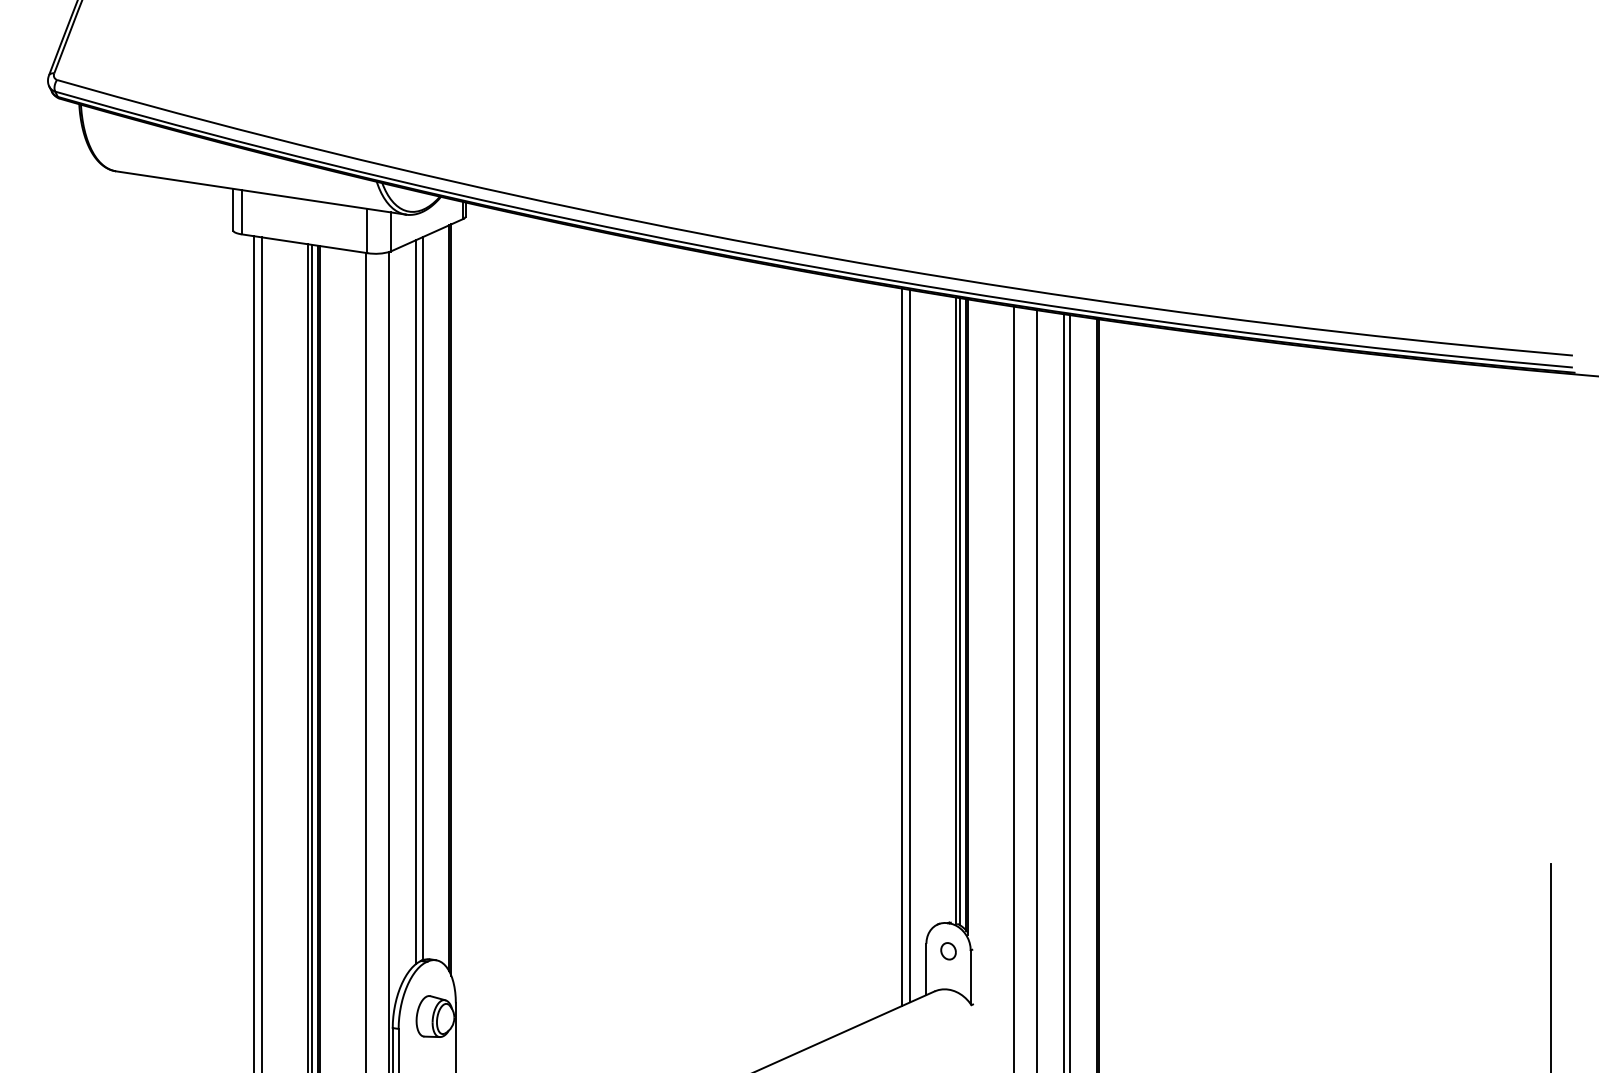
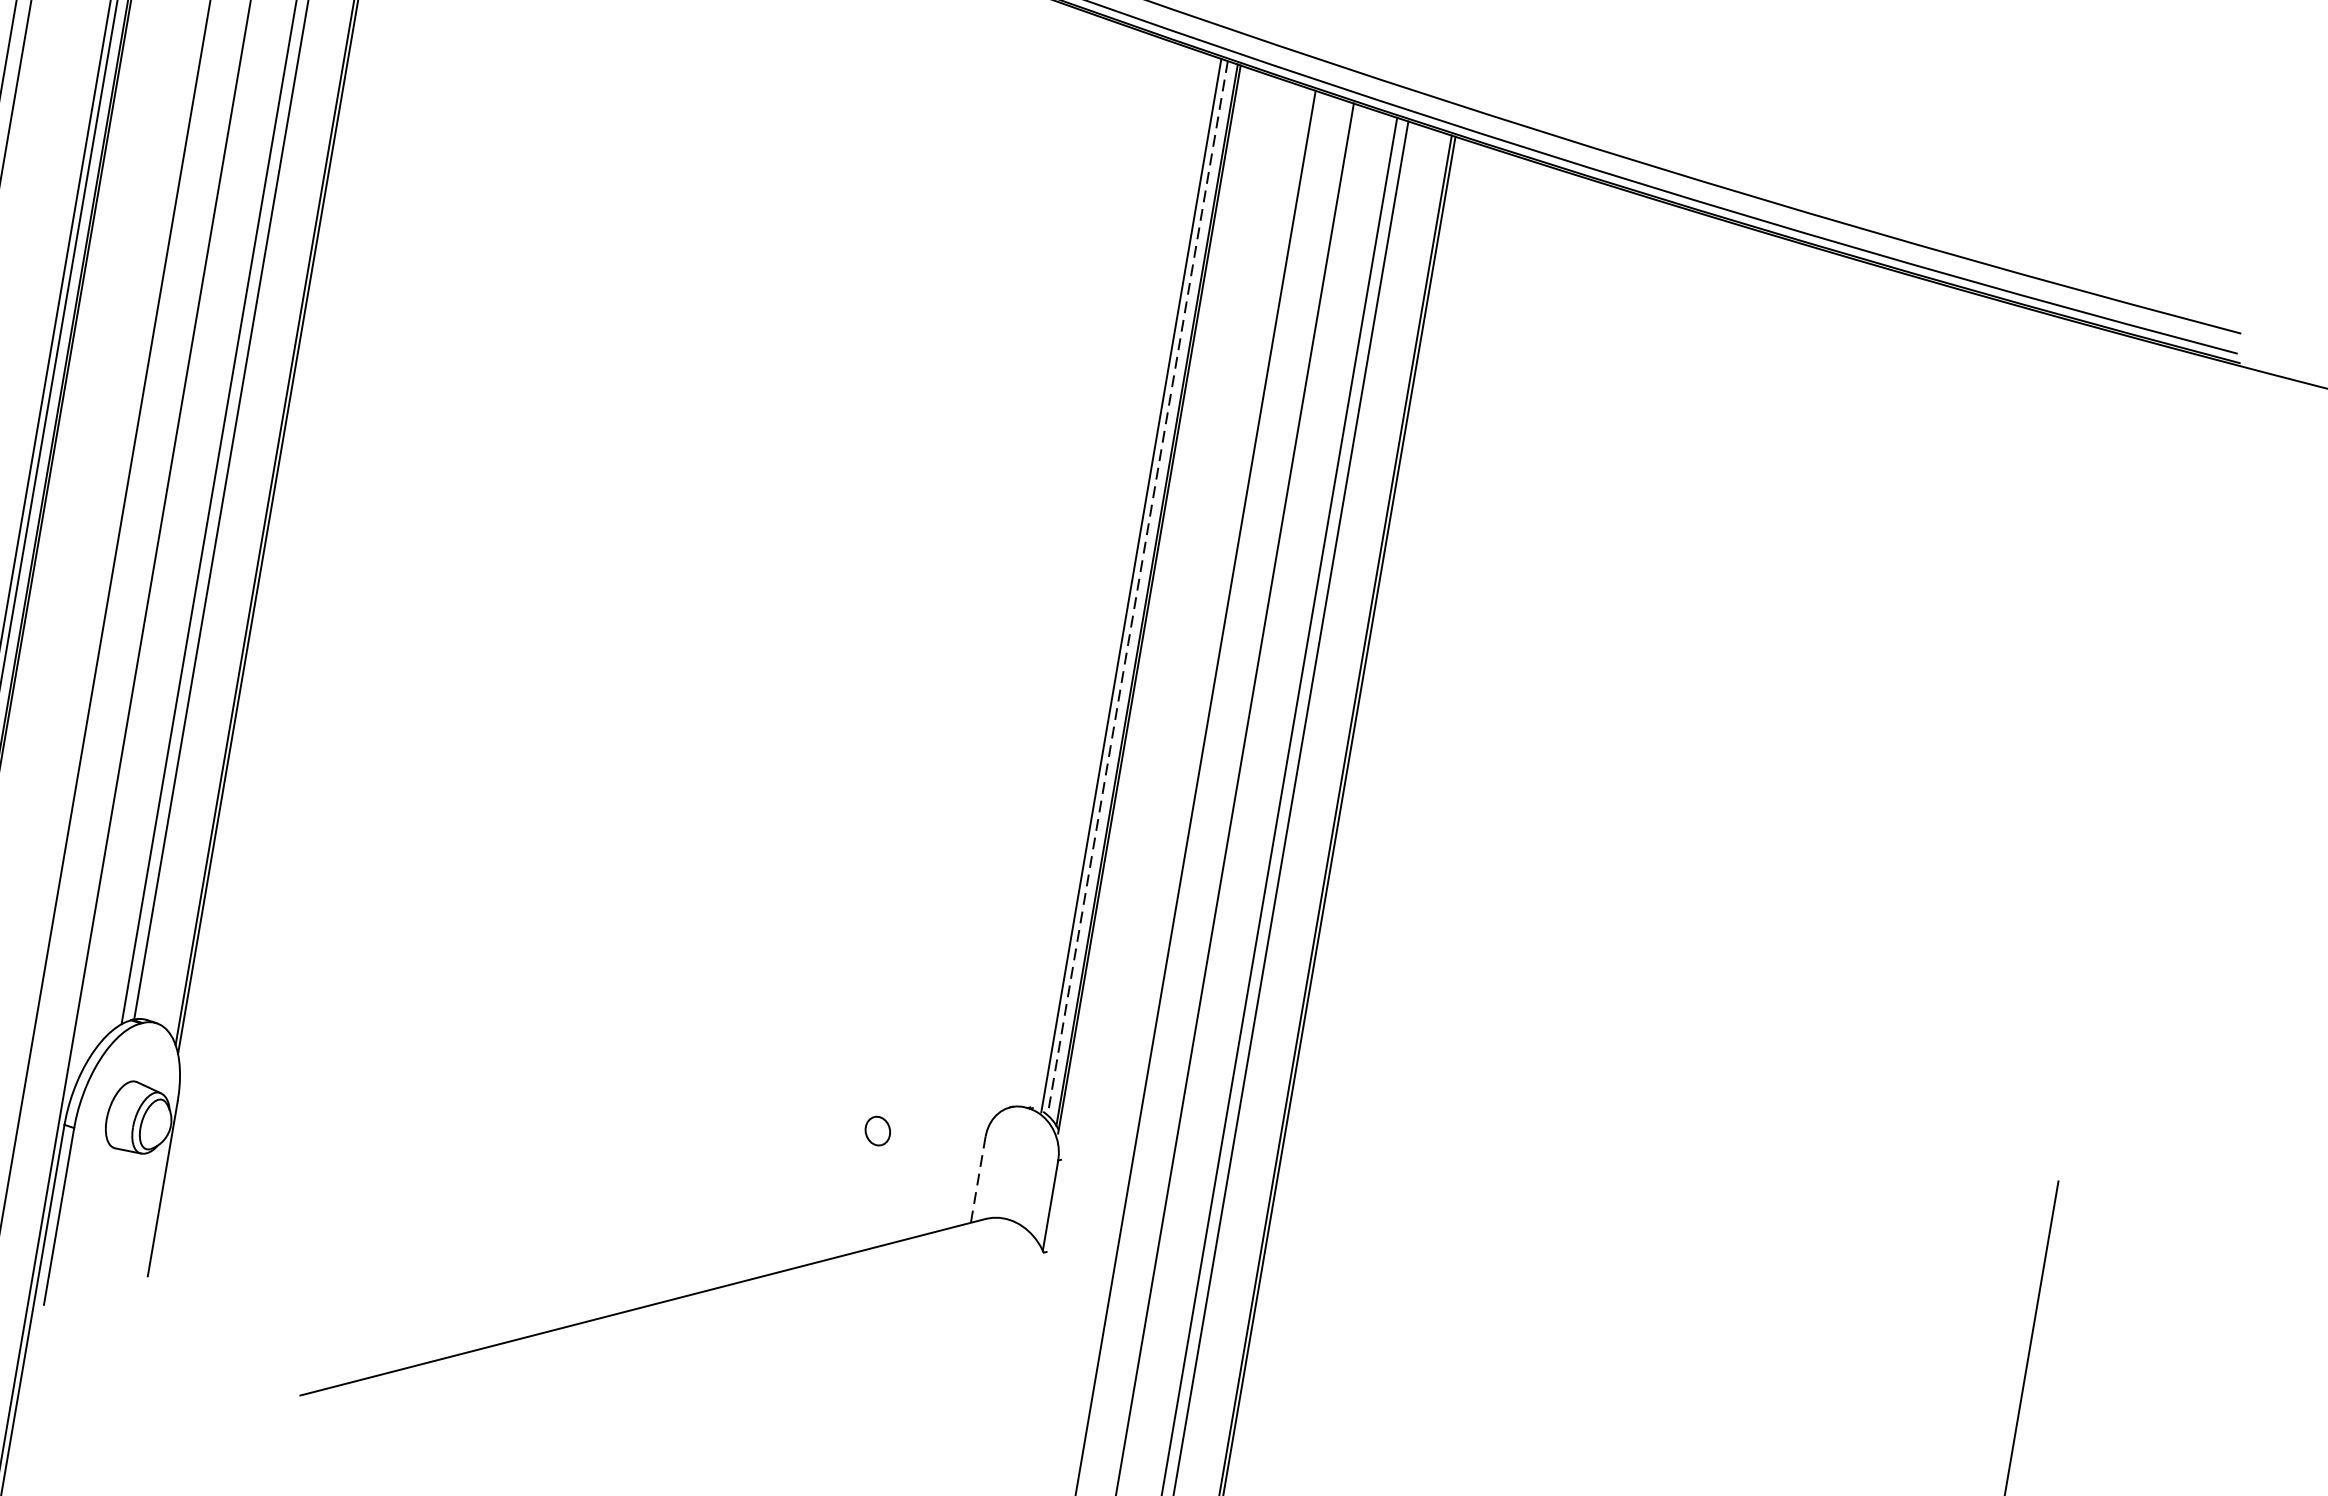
line: (960, 611) -> (1138, 587), solid -> dashed
line: (910, 645) -> (1044, 630), removed
line: (901, 647) -> (1028, 631), removed
part: (948, 951) -> (877, 1131), moved
line: (926, 969) -> (978, 1179), solid -> dashed

